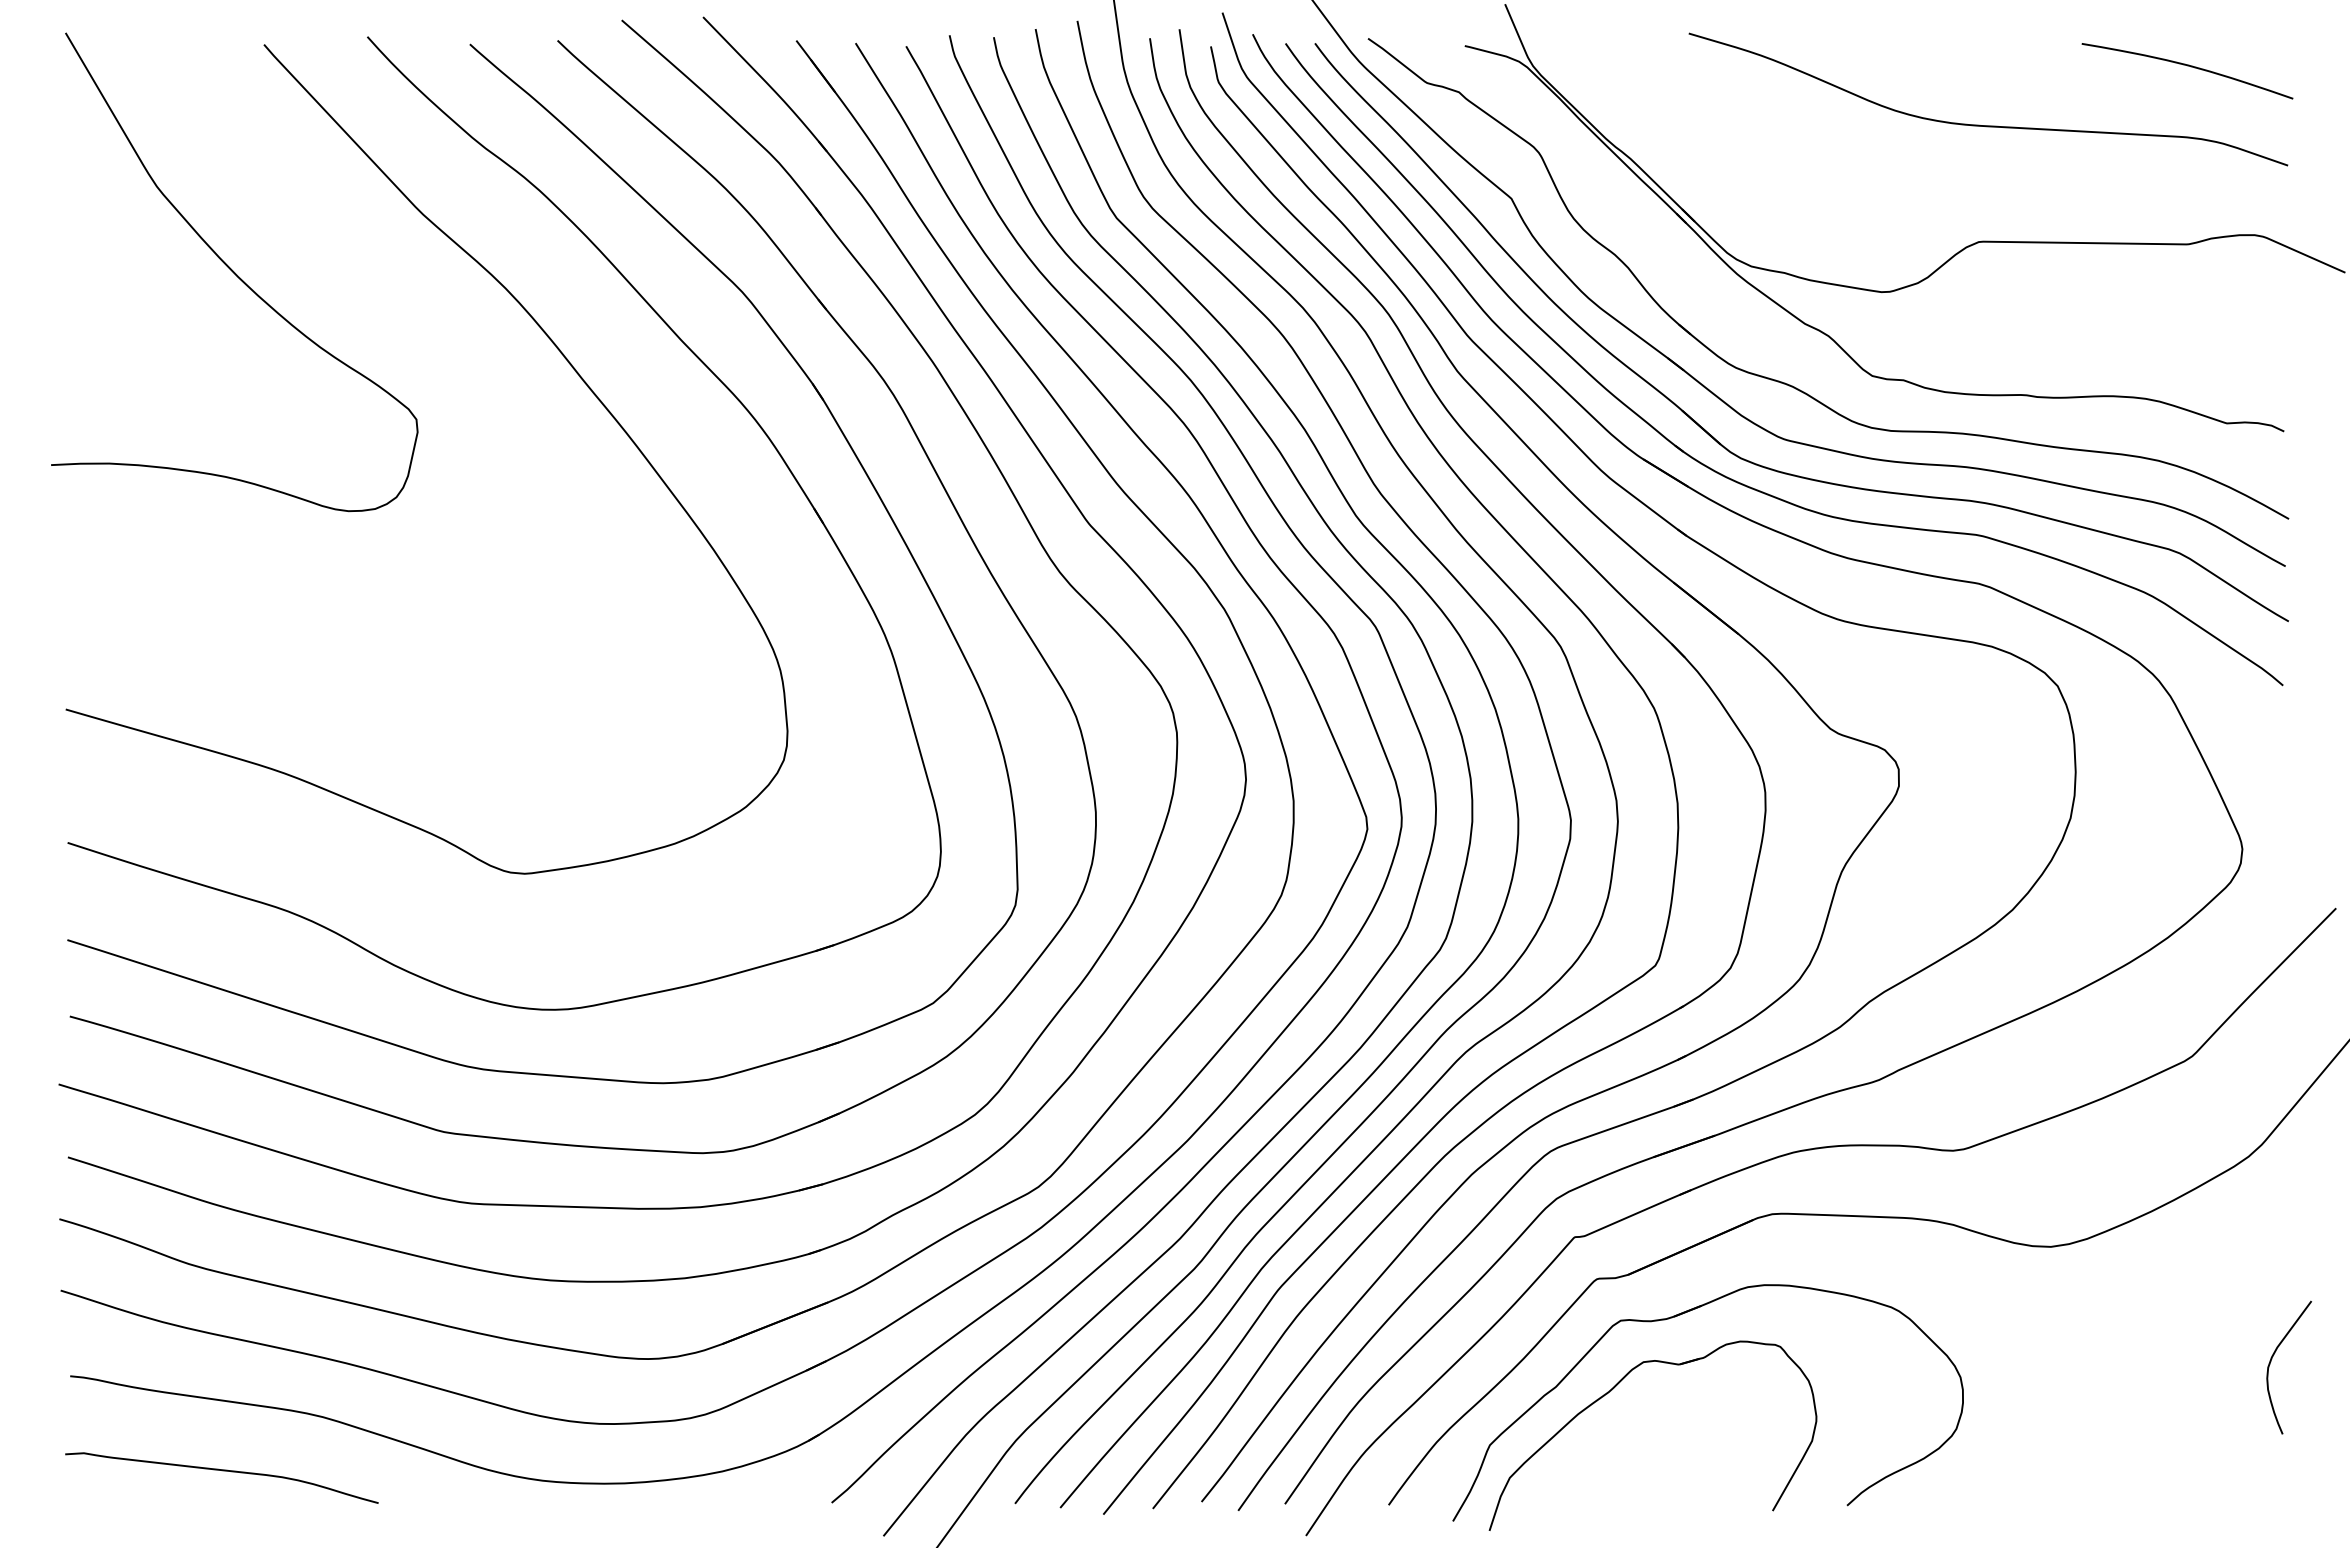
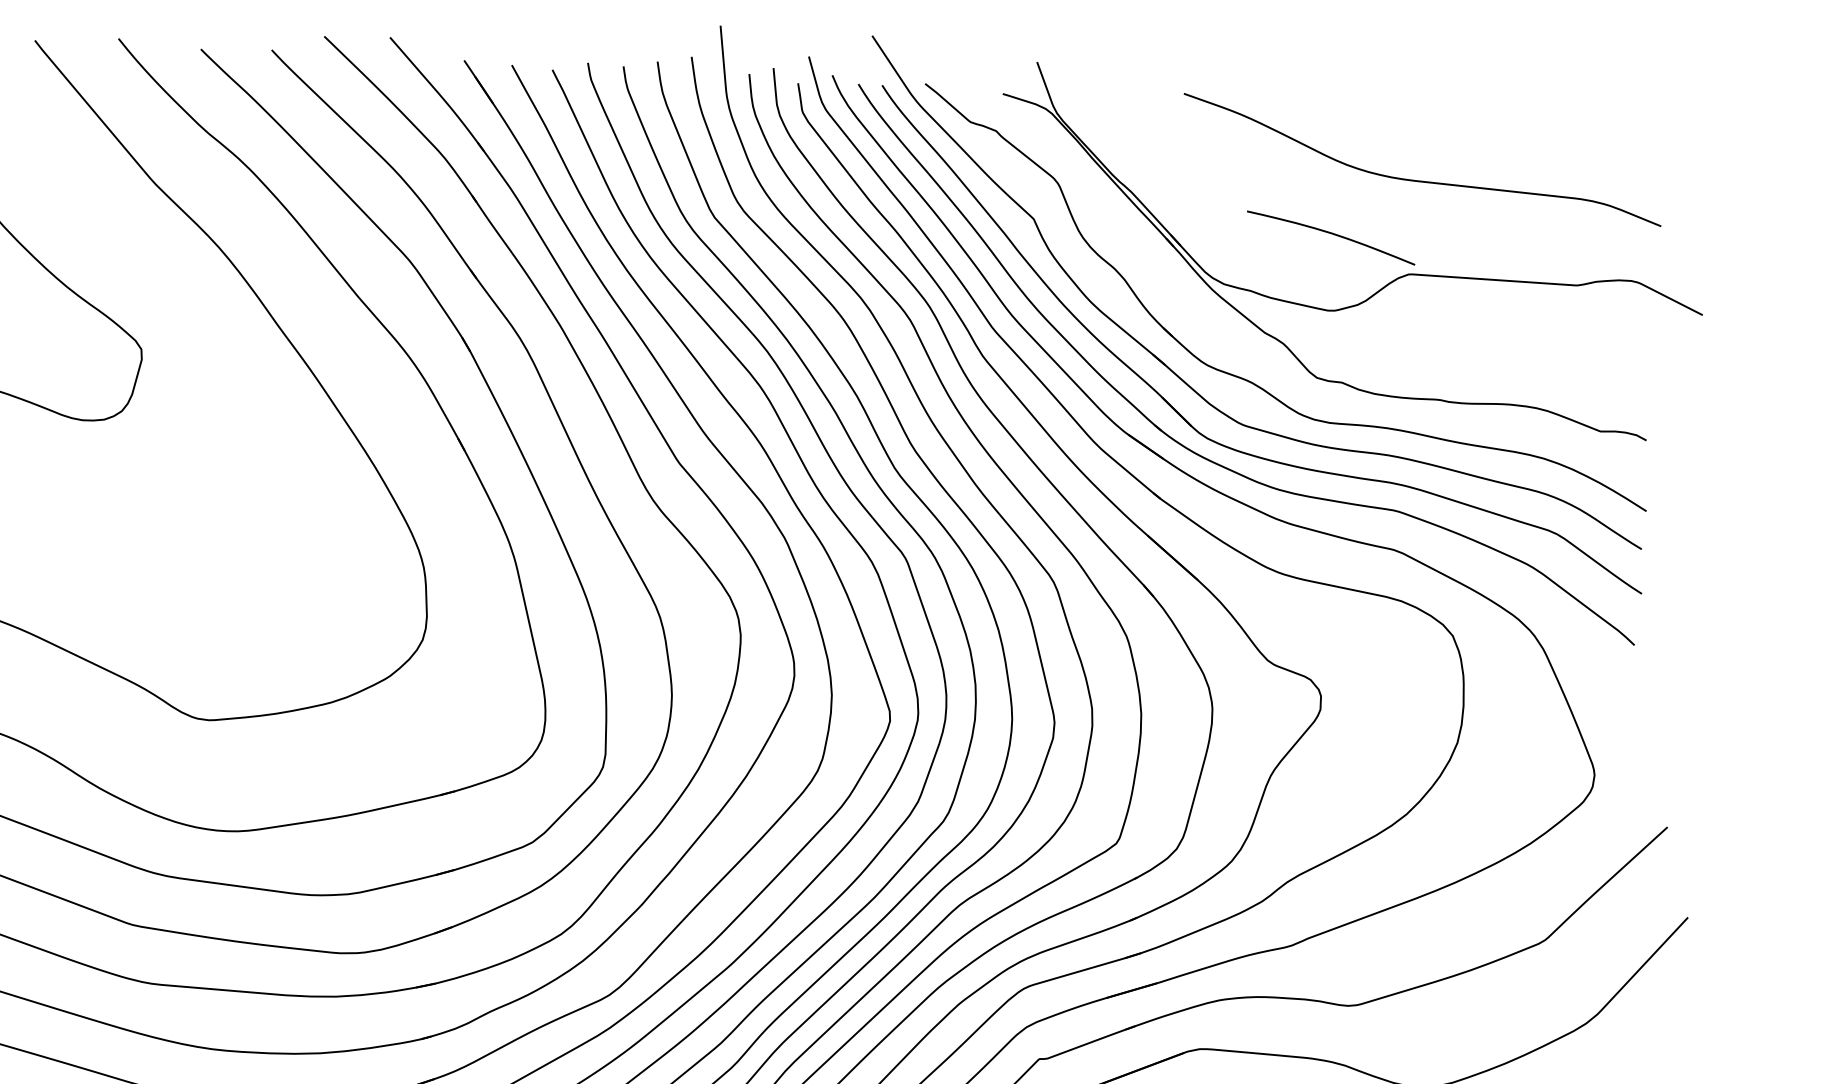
curve: (2187, 66) -> (1331, 234), moved

